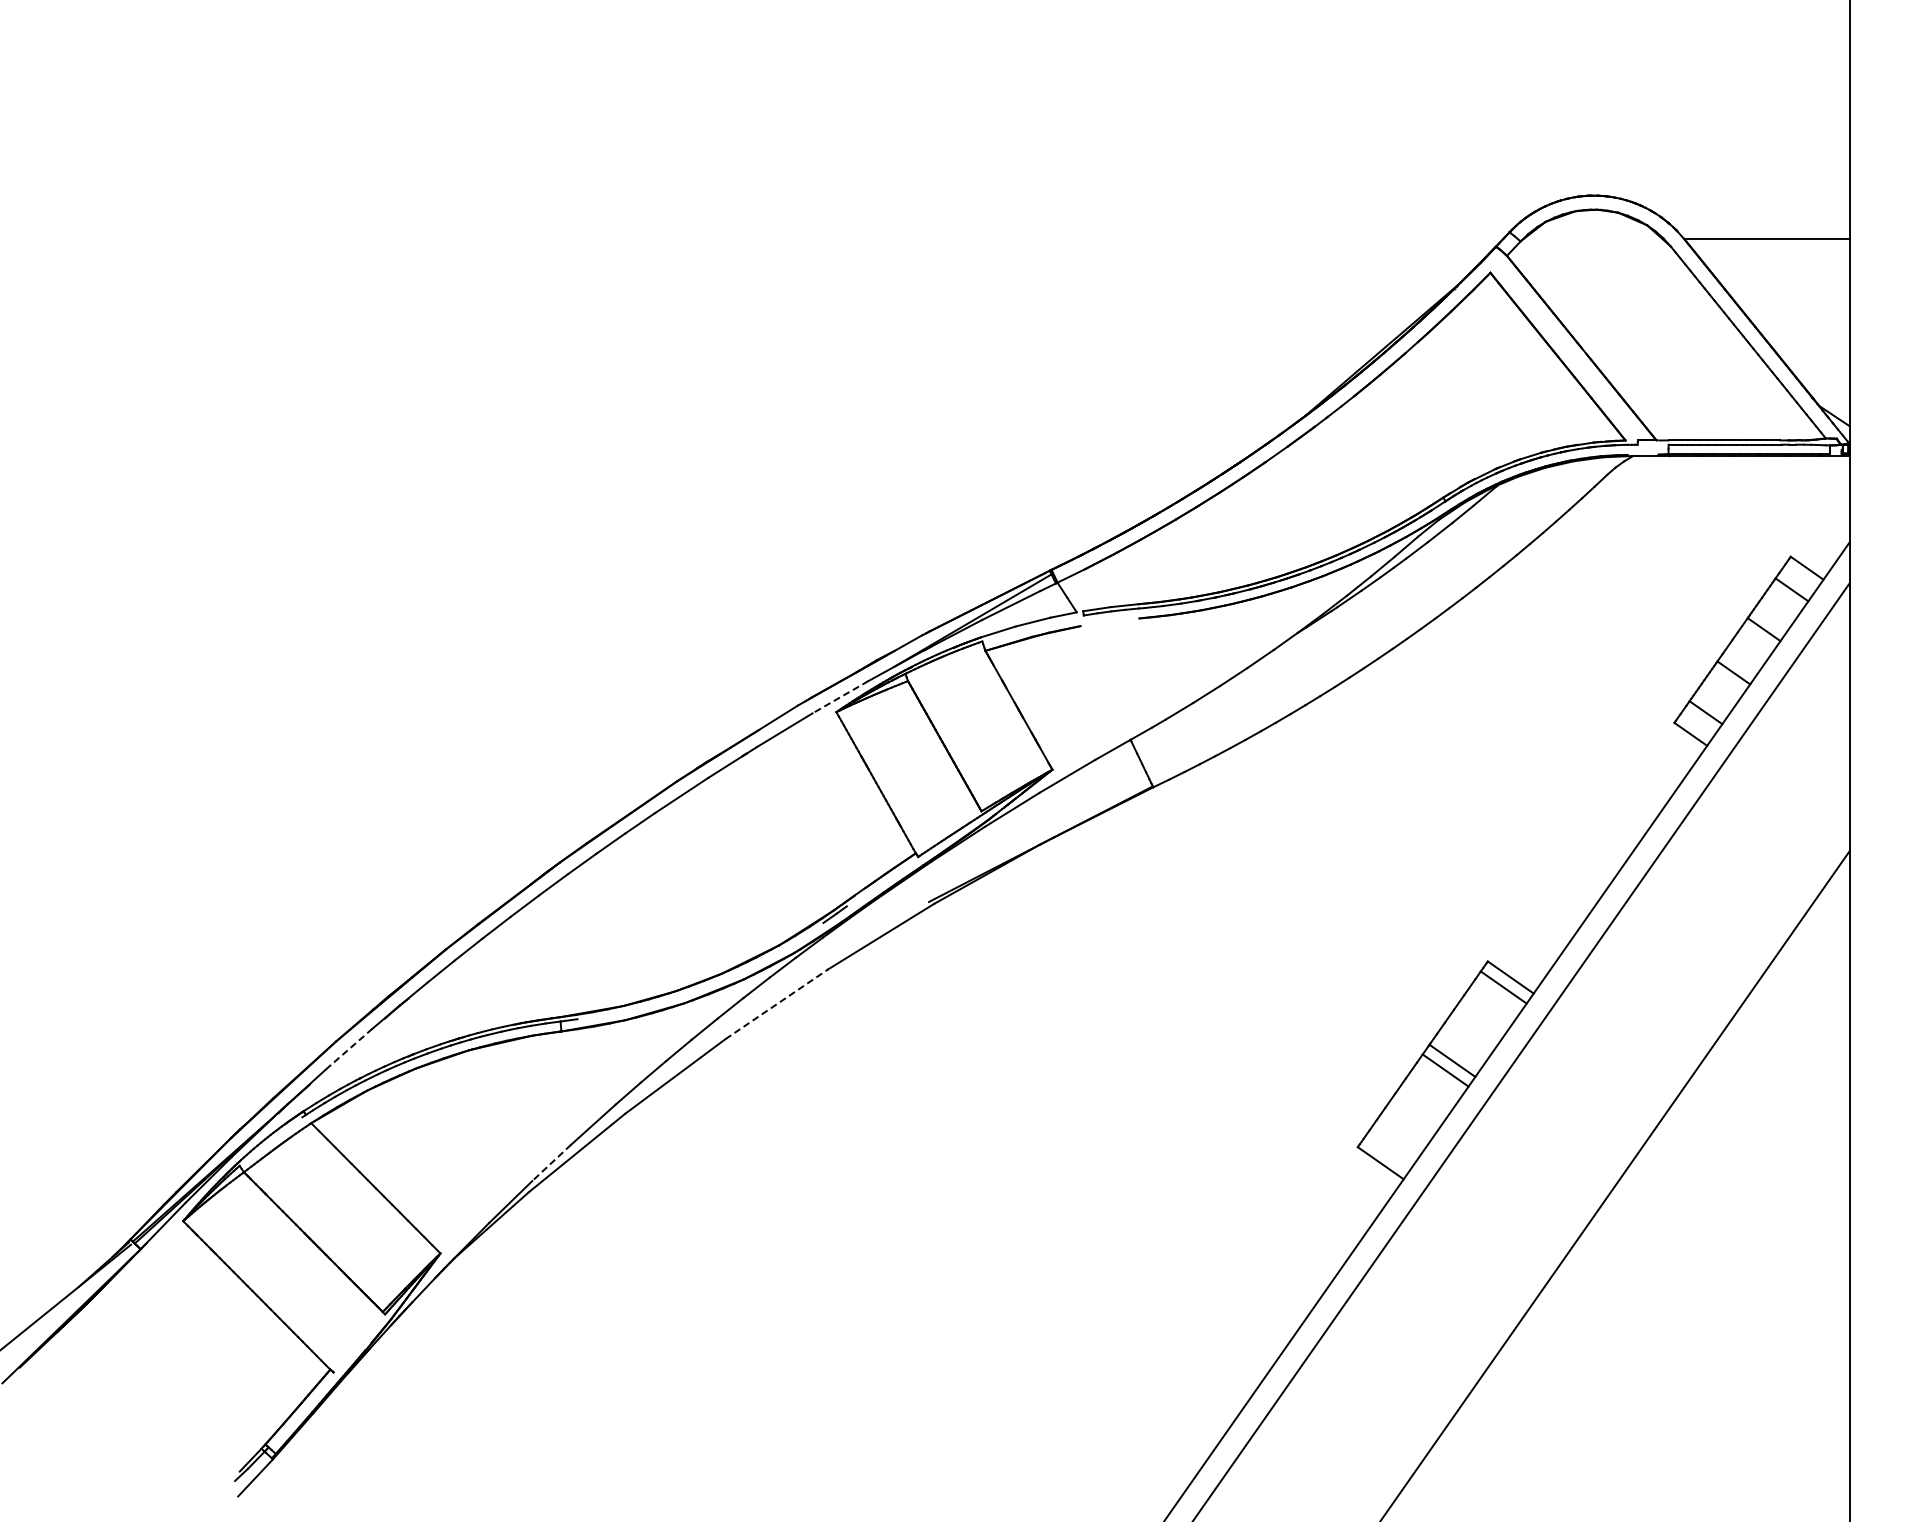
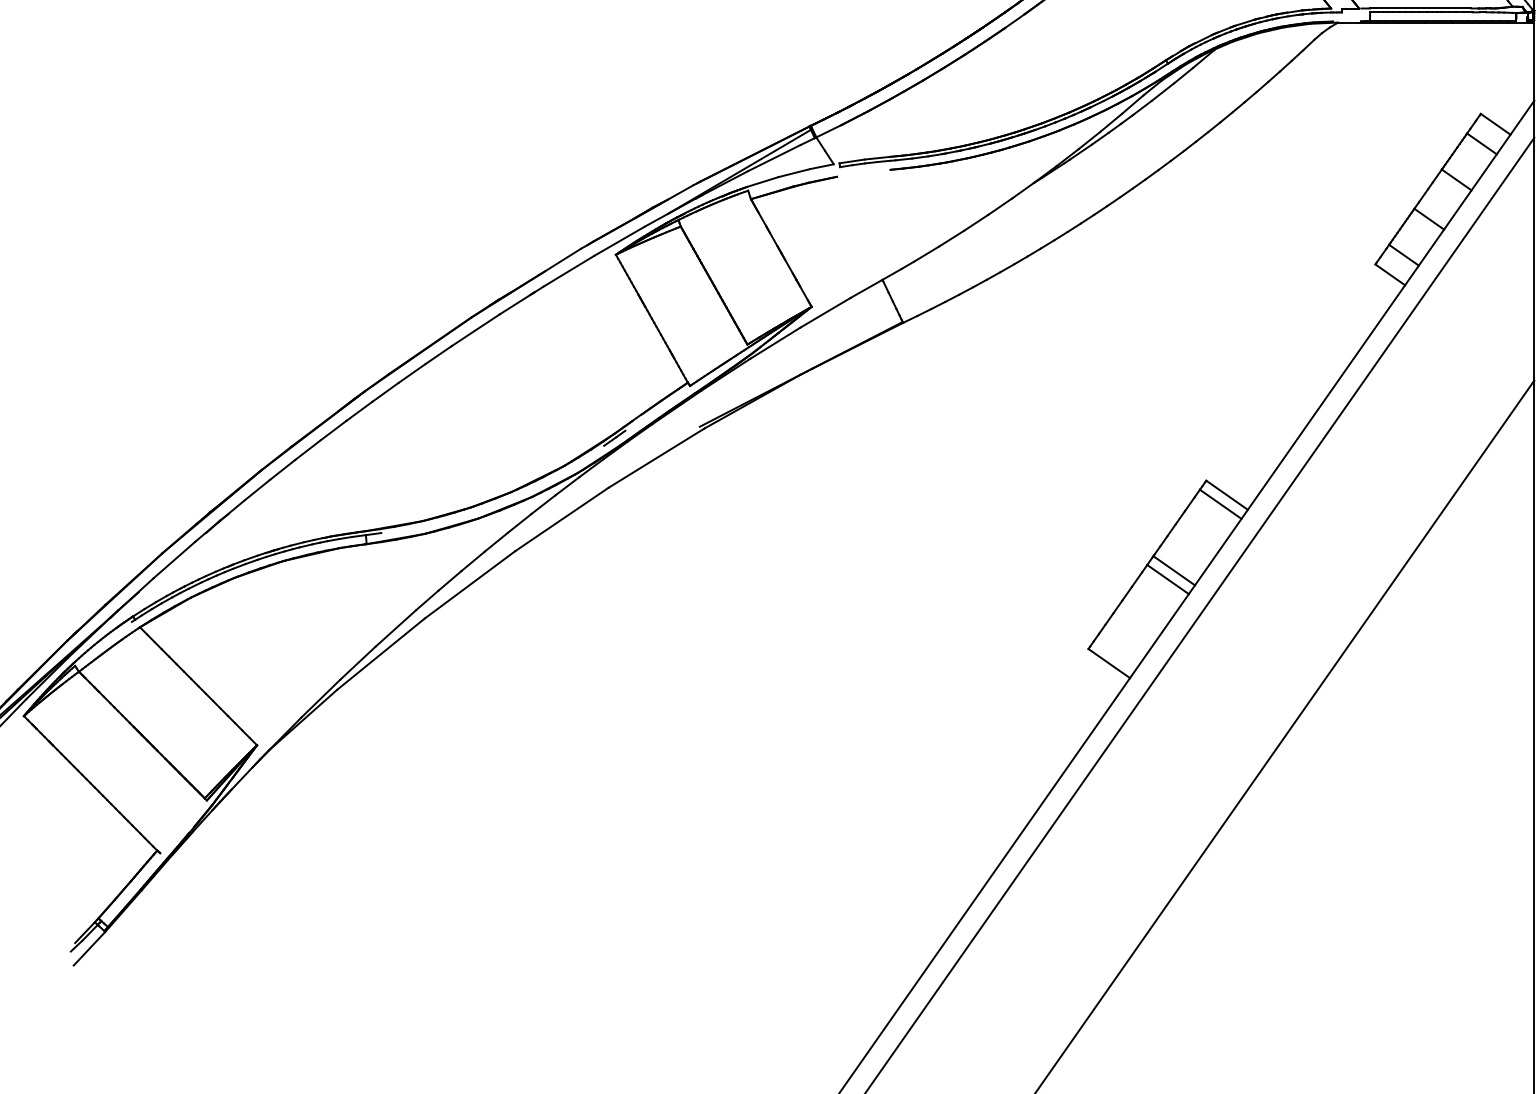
line: (840, 697) -> (619, 241), dashed -> solid
line: (777, 1003) -> (562, 518), dashed -> solid
line: (349, 1048) -> (174, 559), dashed -> solid
line: (551, 1162) -> (357, 662), dashed -> solid

